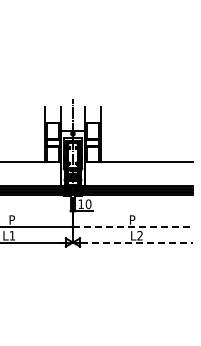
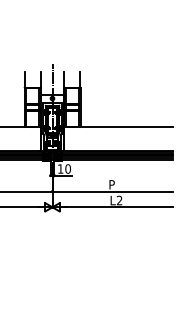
line: (133, 226) -> (113, 191), dashed -> solid
line: (137, 242) -> (117, 207), dashed -> solid

